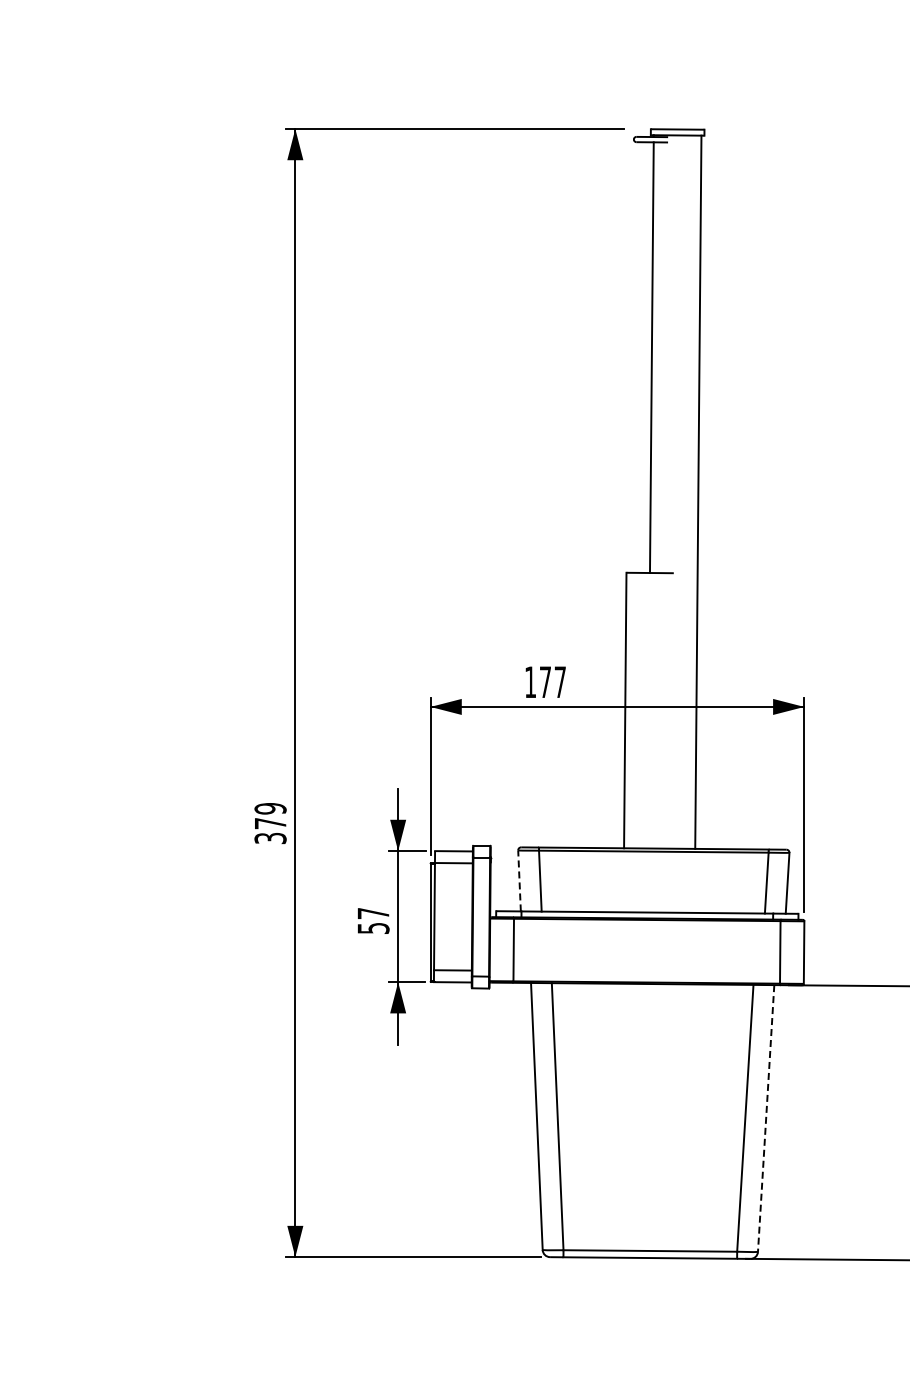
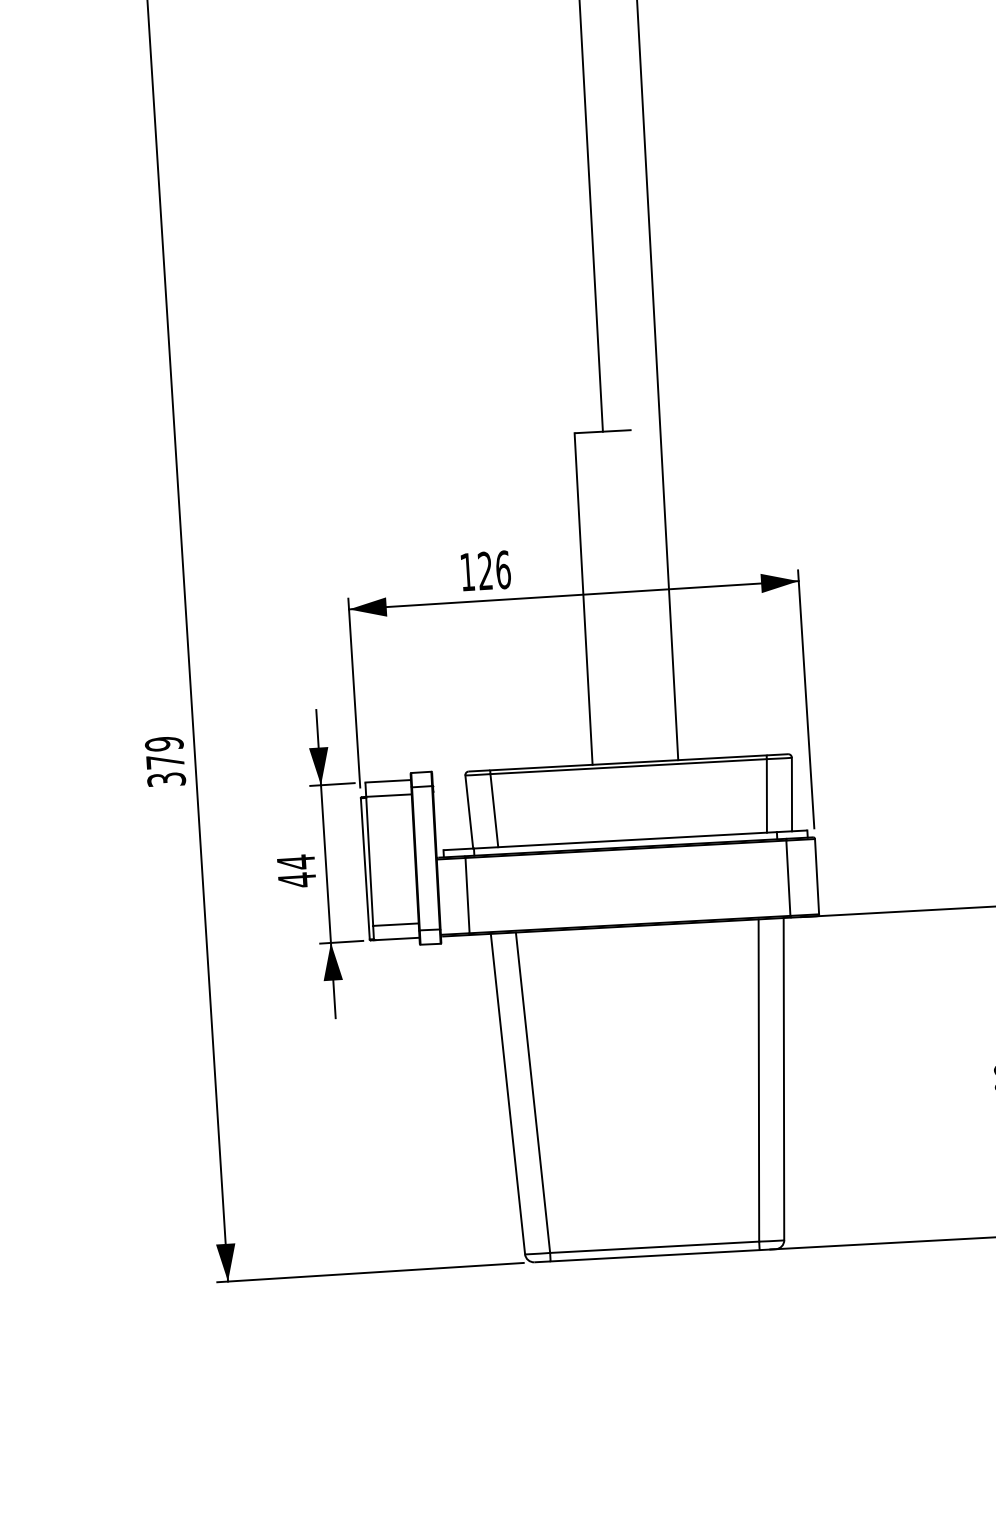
text: (552, 682) -> (493, 570), 177 -> 126
line: (519, 880) -> (469, 811), dashed -> solid
text: (373, 920) -> (296, 870), 57 -> 44
line: (766, 1118) -> (784, 1079), dashed -> solid

